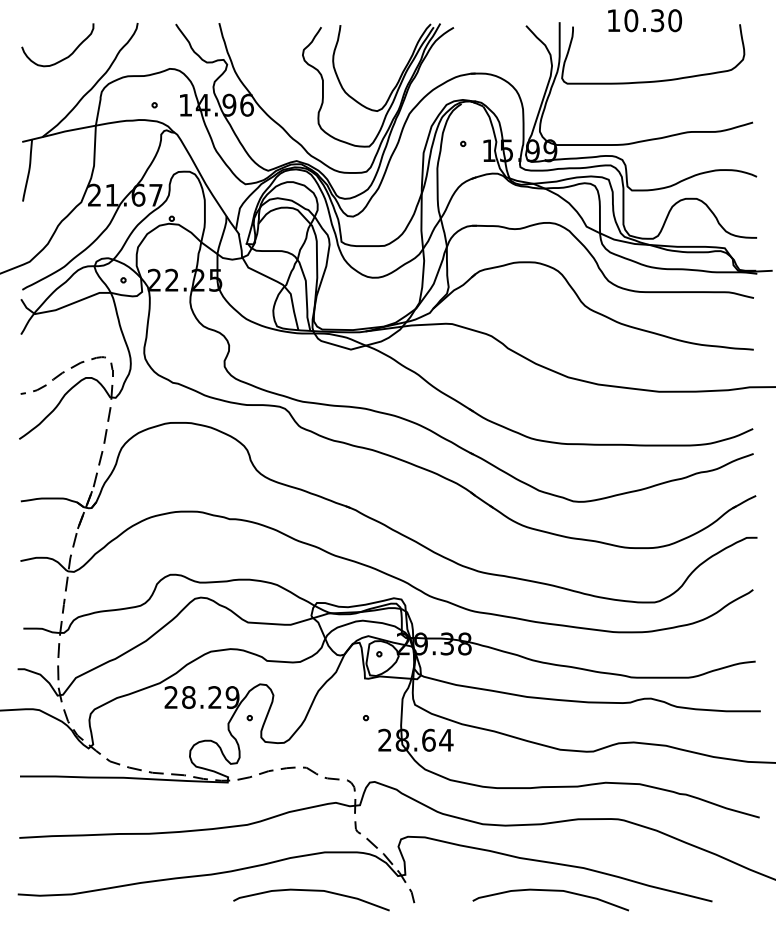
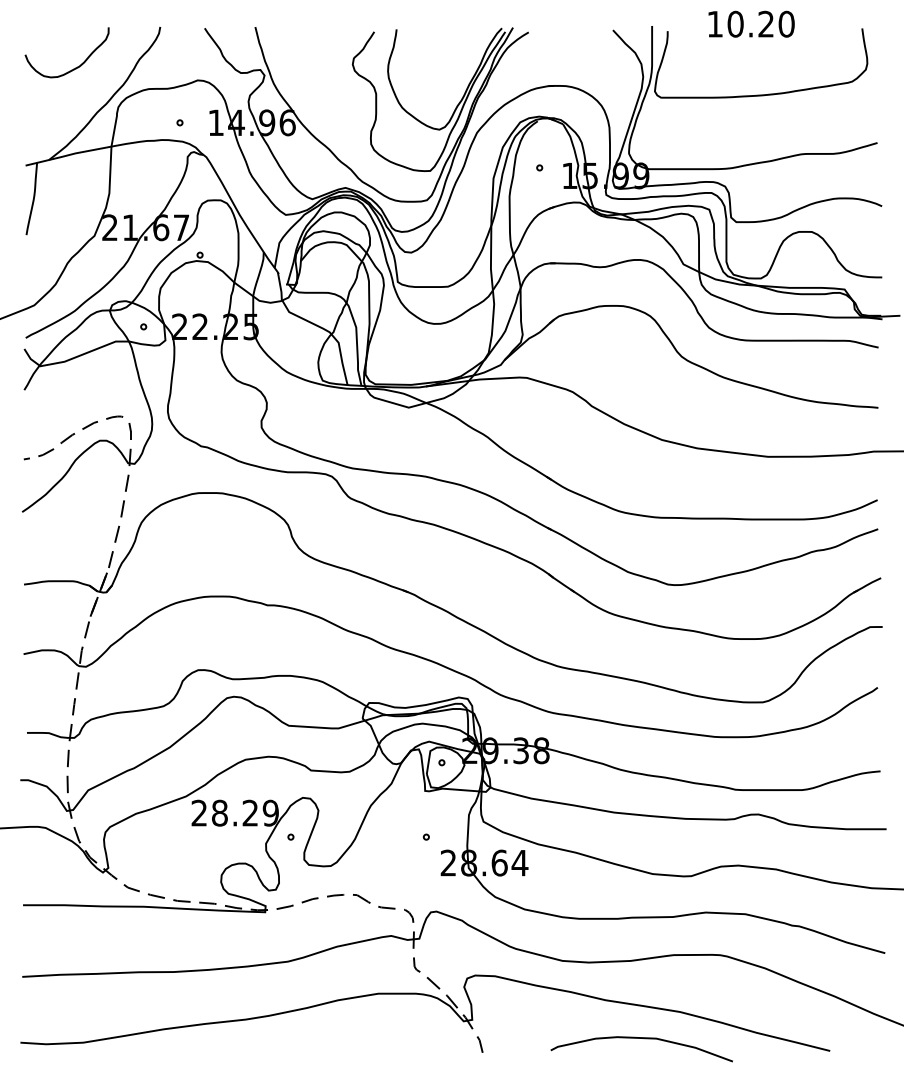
text: (656, 20) -> (765, 24), 10.30 -> 10.20
curve: (313, 891) -> (365, 1039), removed

